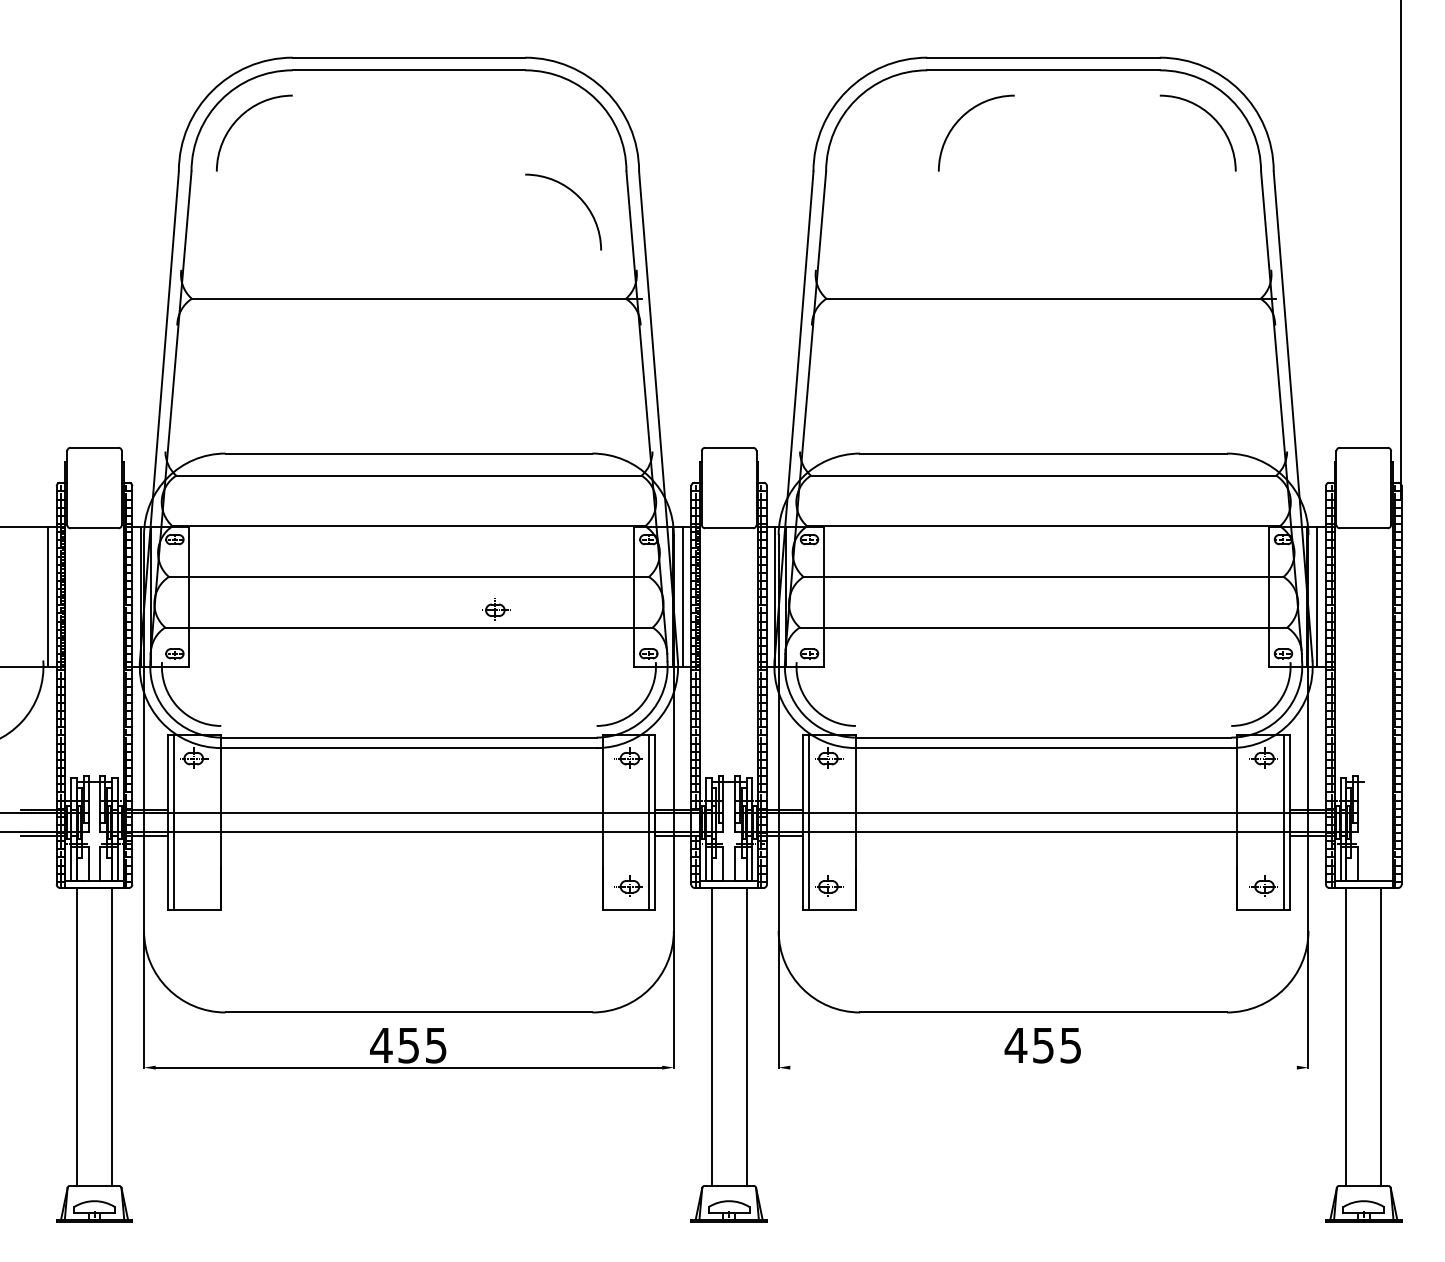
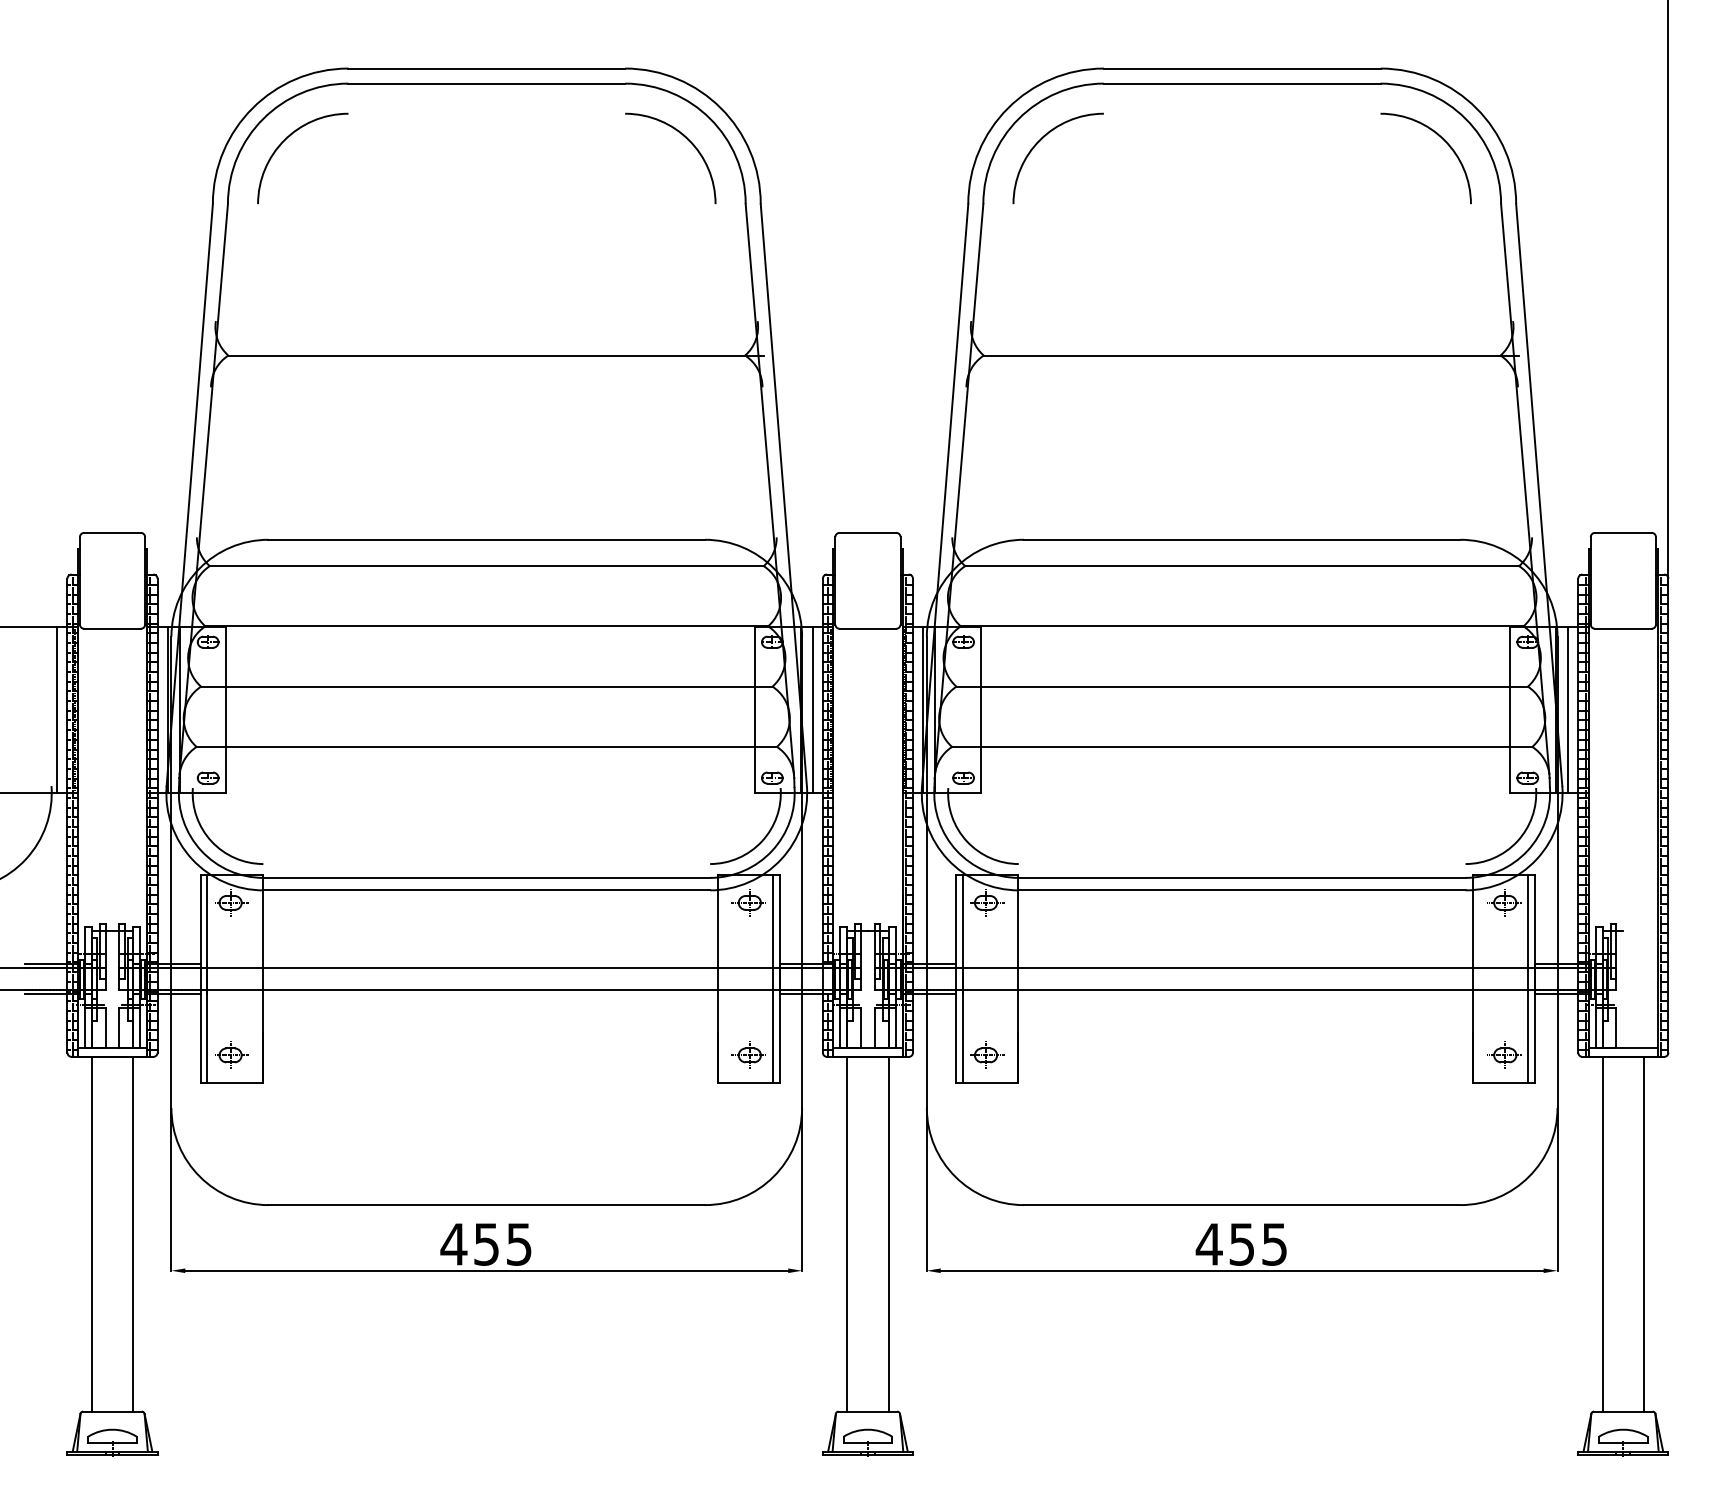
arc: (961, 118) -> (1040, 141), moved
arc: (577, 197) -> (687, 140), moved
part: (496, 609) -> (231, 1054), moved
line: (1042, 1067) -> (1241, 1270), added

